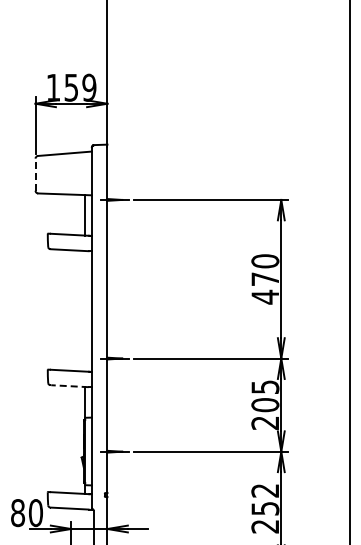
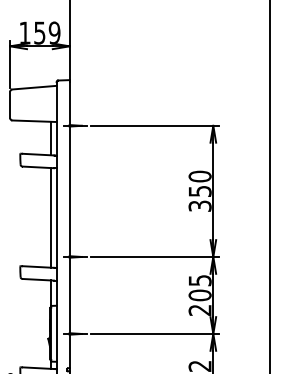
line: (35, 174) -> (10, 104), dashed -> solid
text: (265, 288) -> (200, 199), 470 -> 350
line: (85, 311) -> (51, 218), added
line: (69, 386) -> (38, 280), dashed -> solid

